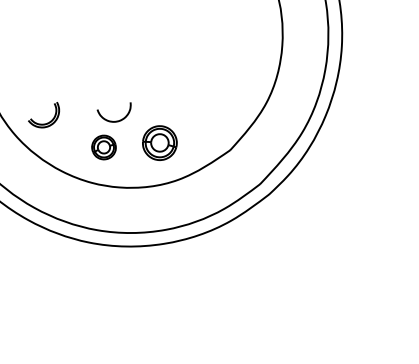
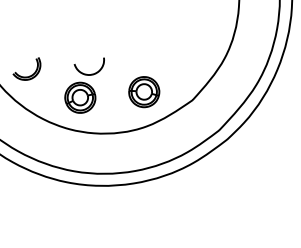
part: (159, 142) -> (143, 91), moved
part: (103, 147) -> (79, 97), size x1.43

